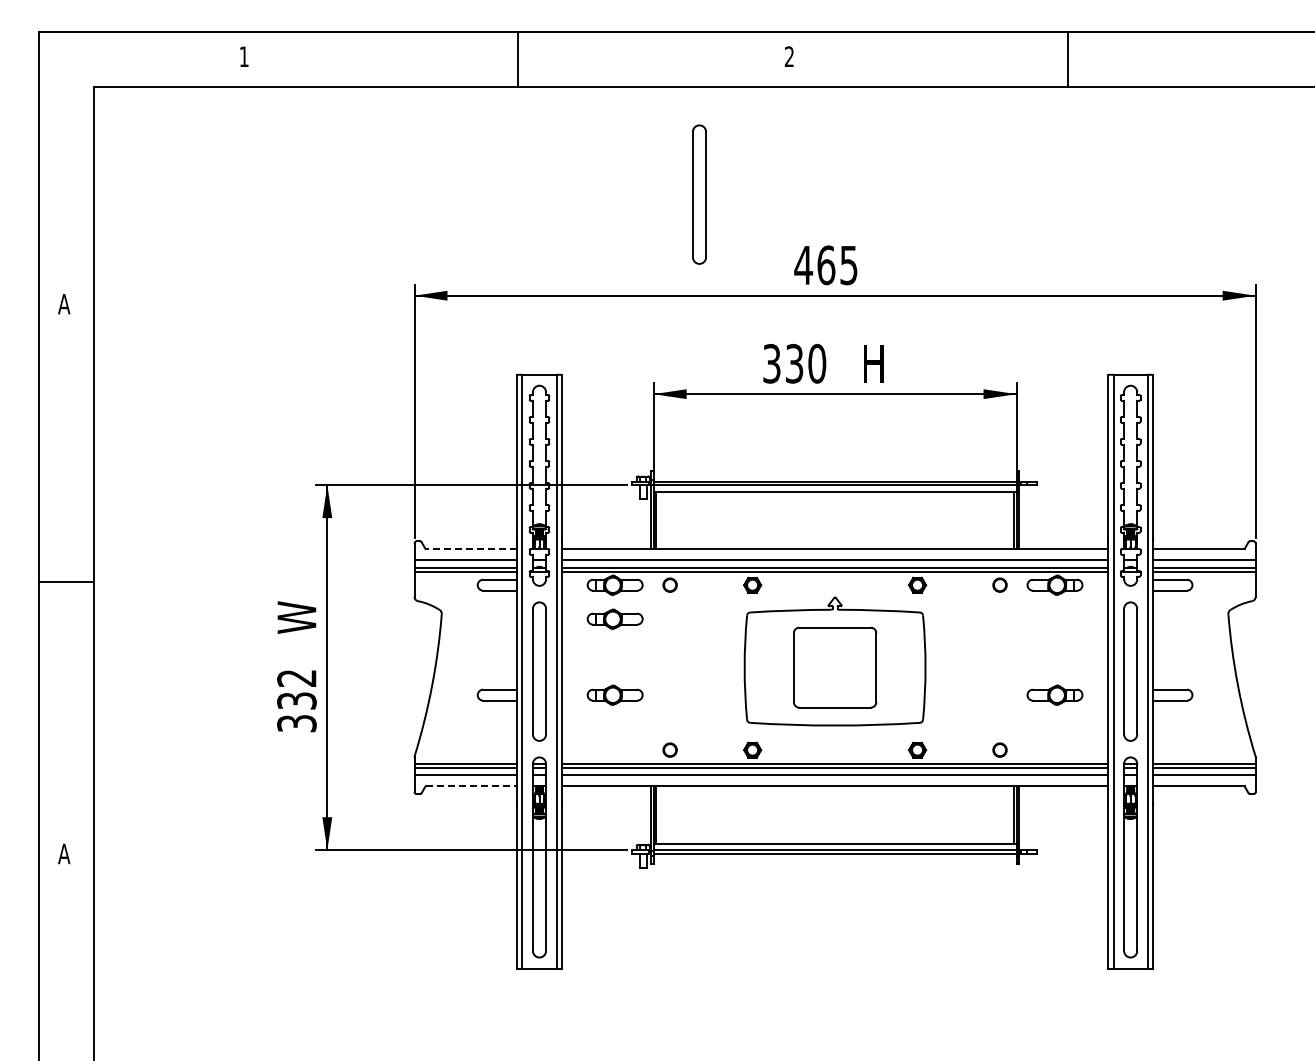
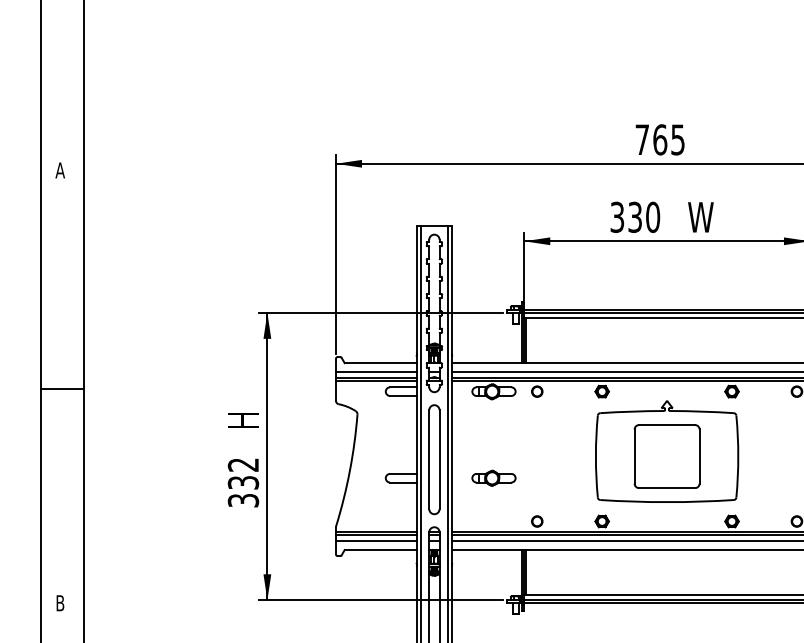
part: (699, 194) -> (560, 84), removed
text: (803, 265) -> (642, 139), 465 -> 765
text: (877, 363) -> (700, 217), H -> W
line: (471, 548) -> (380, 362), dashed -> solid
text: (296, 617) -> (243, 417), W -> H
part: (614, 618) -> (493, 417), removed
line: (471, 786) -> (380, 550), dashed -> solid
text: (64, 853) -> (60, 602), A -> B

